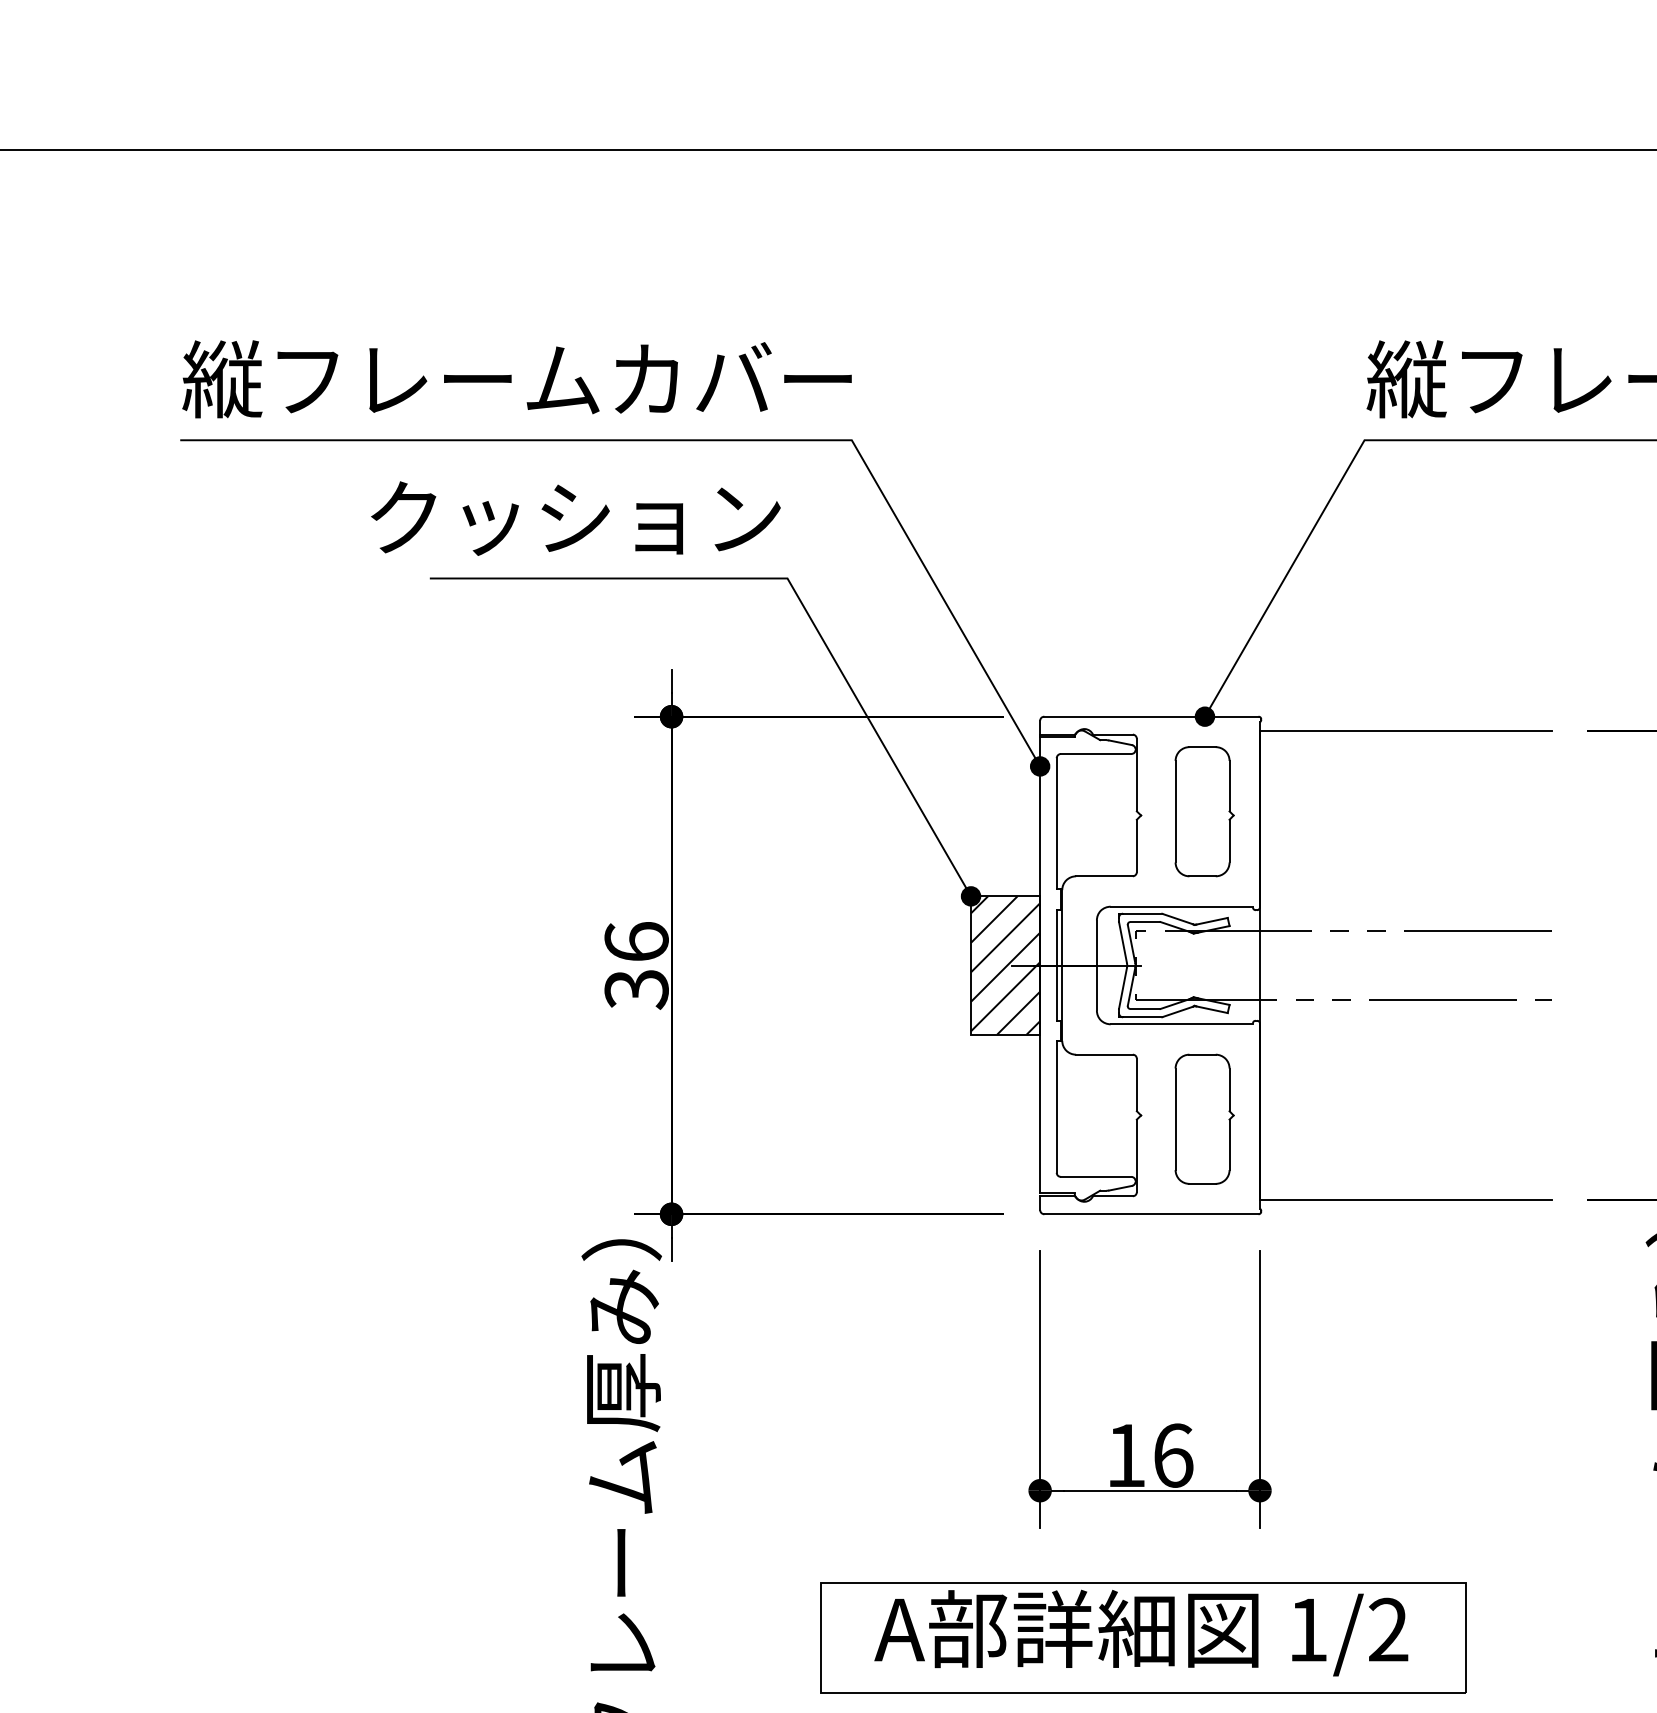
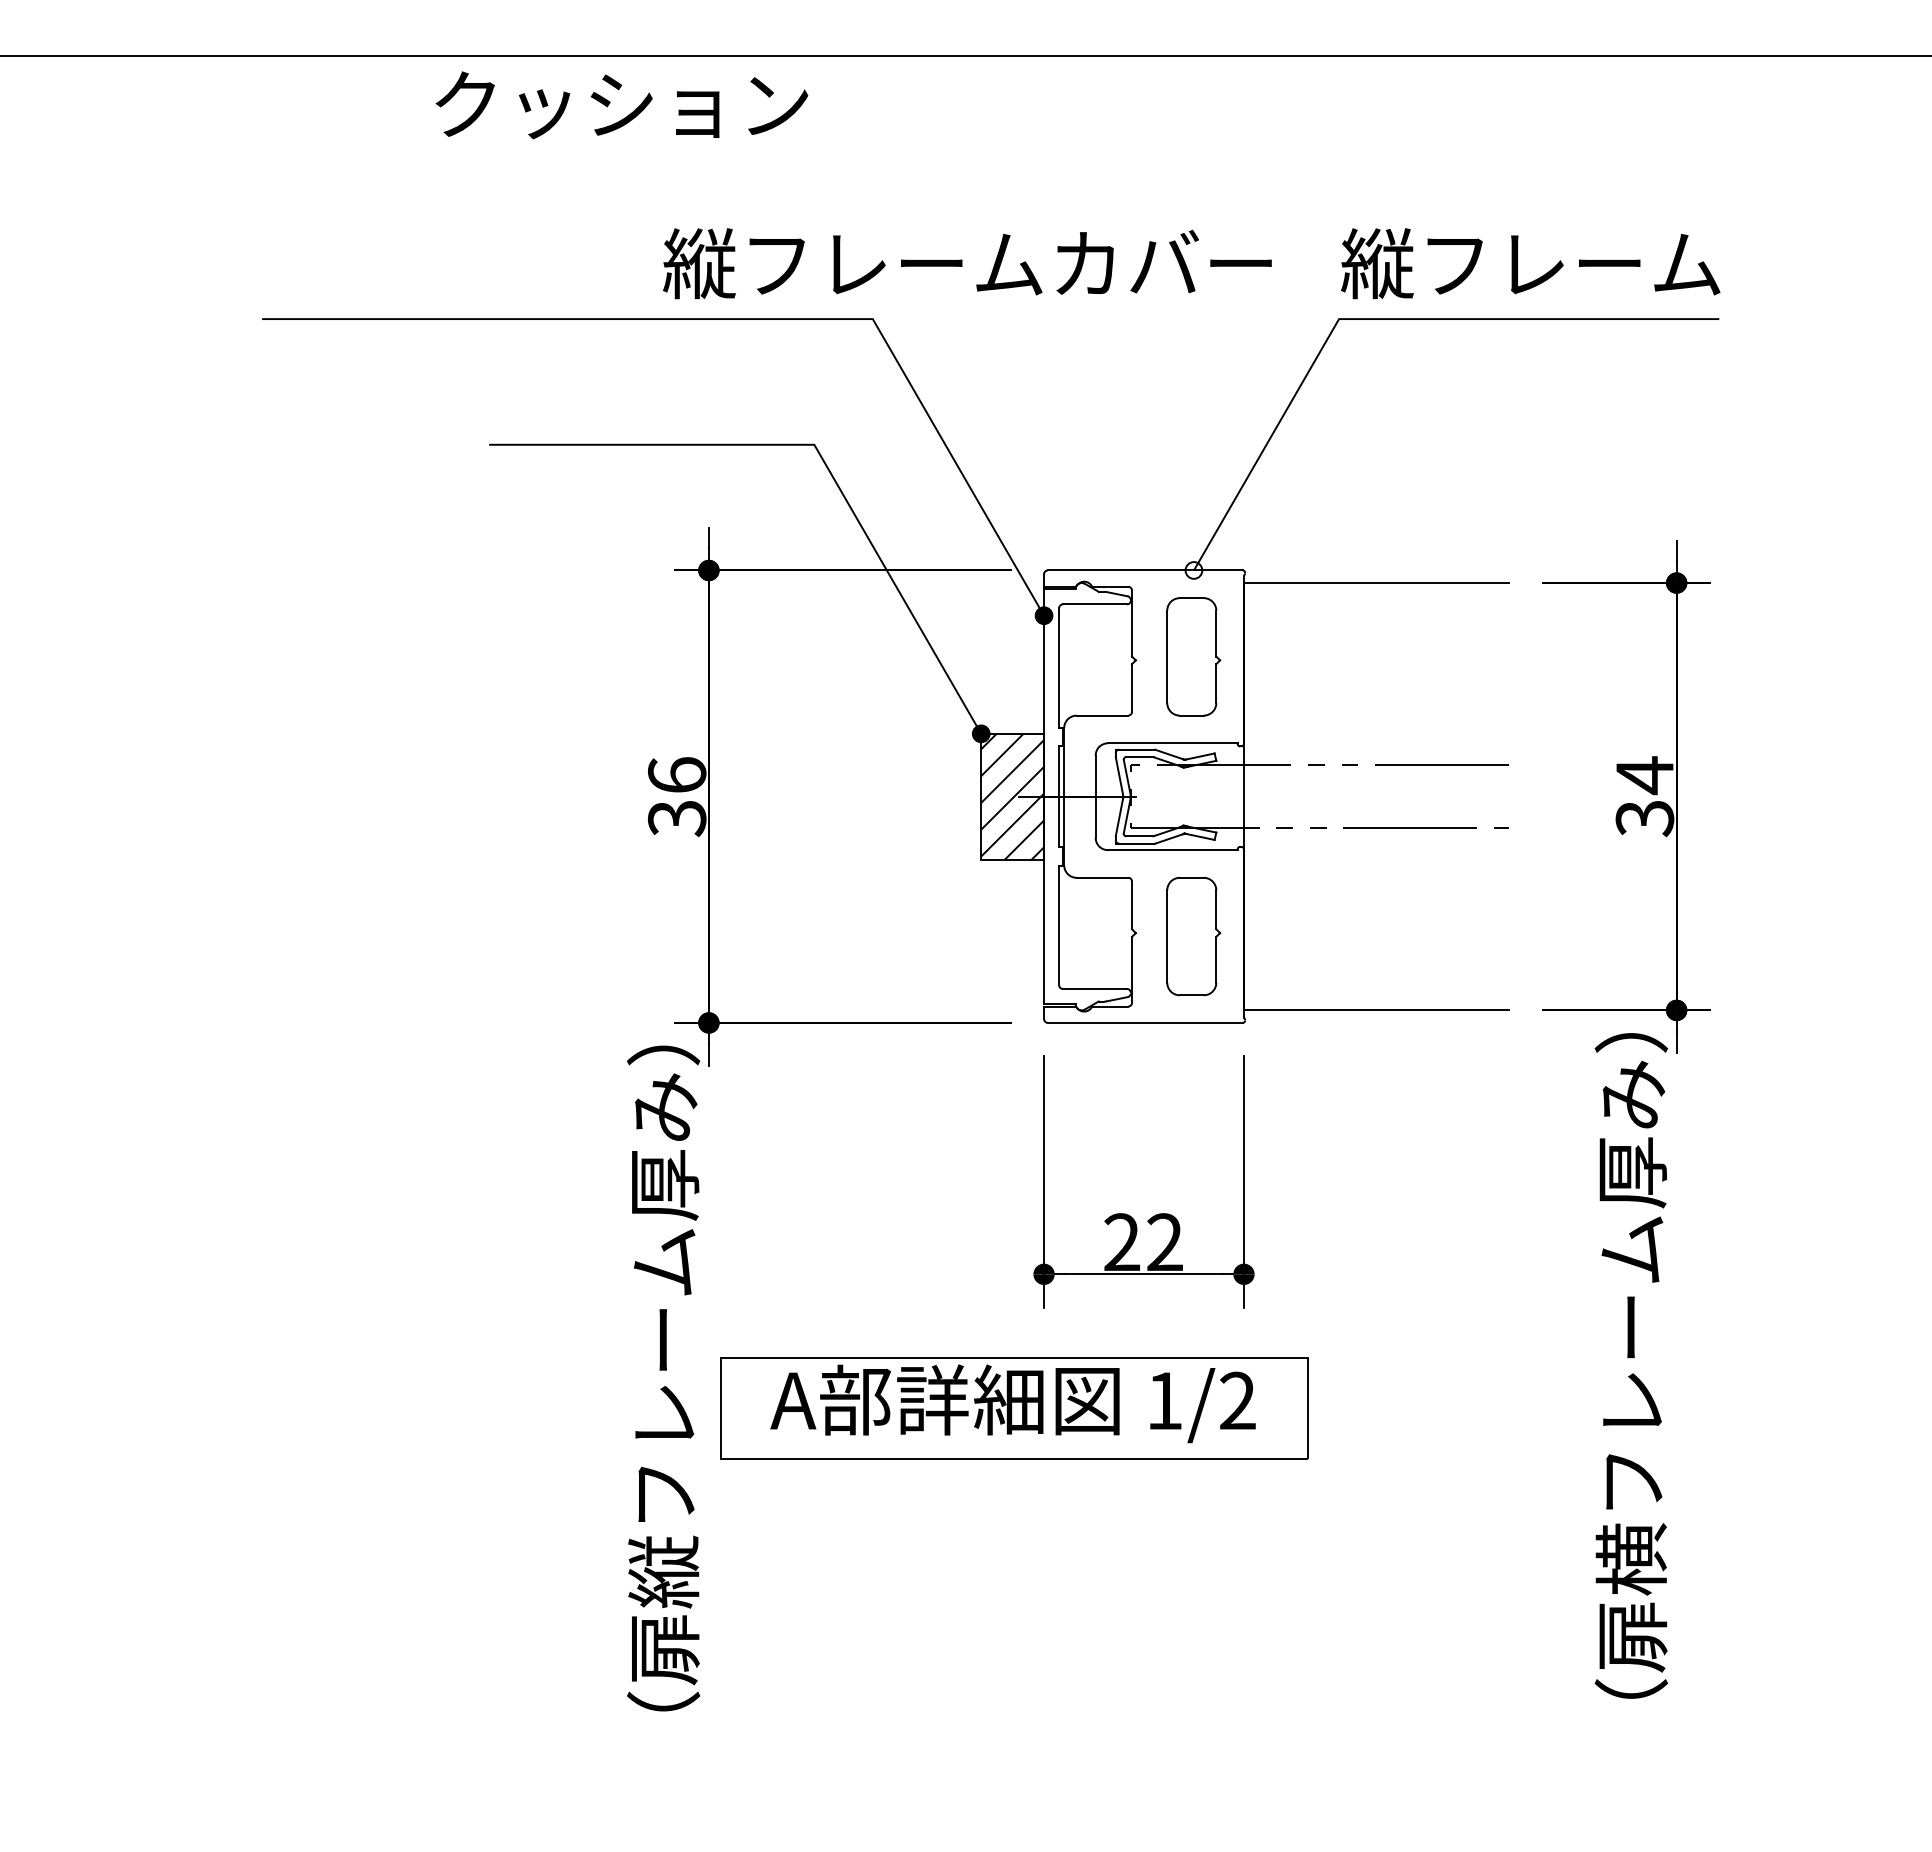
text: (517, 379) -> (967, 263), moved
text: (575, 518) -> (621, 105), moved
fill: (1204, 716) -> (1193, 570), removed
text: (1149, 1455) -> (1143, 1242), 16 -> 22
part: (1142, 1638) -> (1014, 1408), moved

